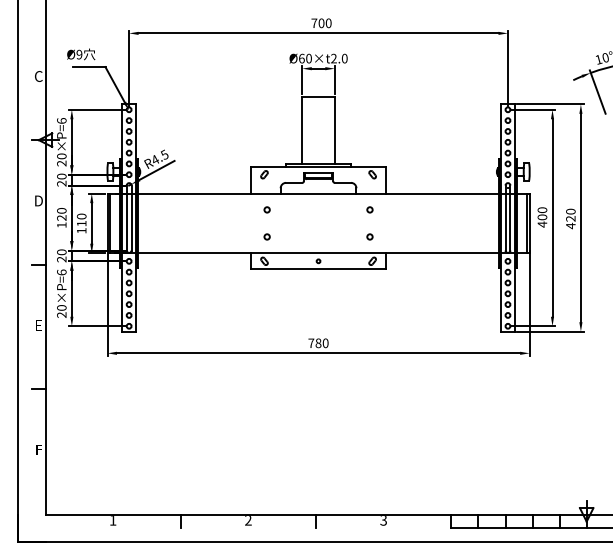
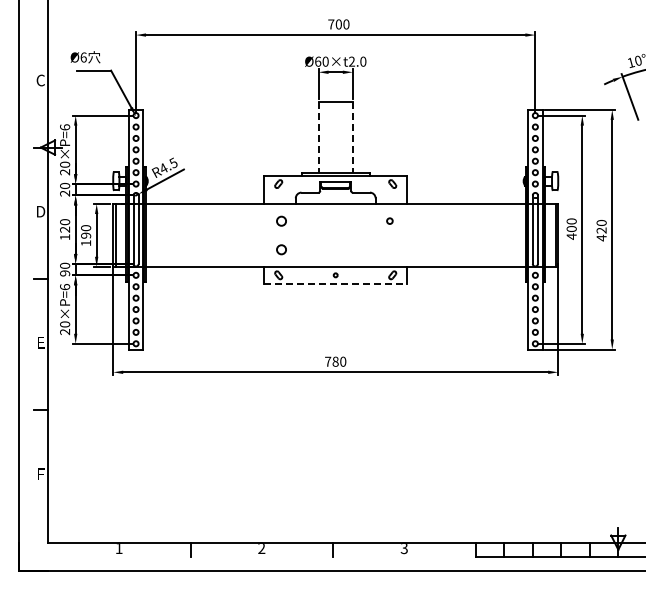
text: (79, 54) -> (83, 57), Ø9 -> Ø6
line: (302, 131) -> (318, 138), solid -> dashed
line: (334, 131) -> (352, 138), solid -> dashed
circle: (267, 209) -> (281, 220), size x1.6
text: (82, 223) -> (86, 235), 110 -> 190
circle: (267, 236) -> (281, 249), size x1.6
circle: (369, 236) -> (389, 249), removed
text: (62, 259) -> (65, 273), 20 -> 90
line: (319, 269) -> (336, 283), solid -> dashed

